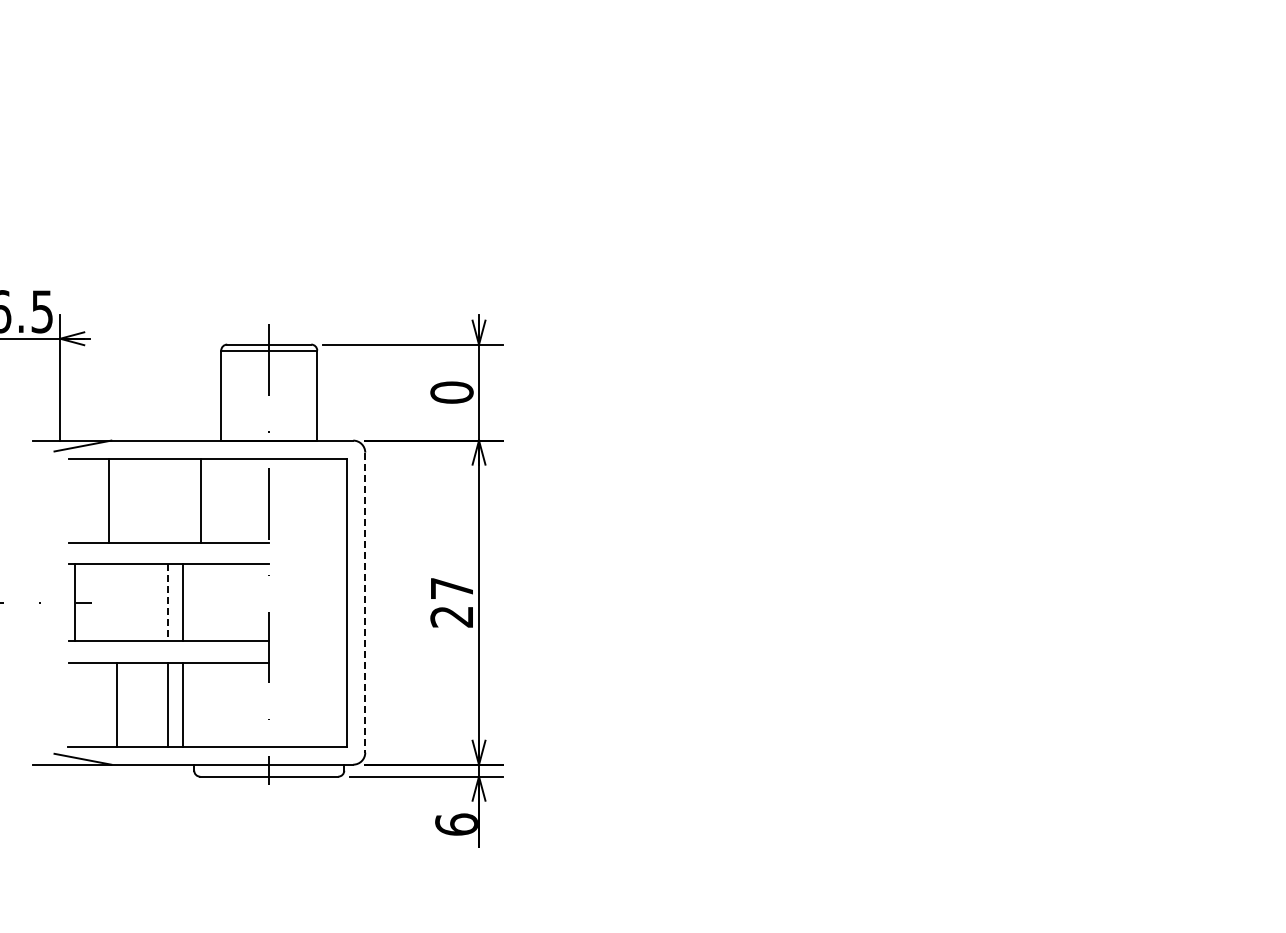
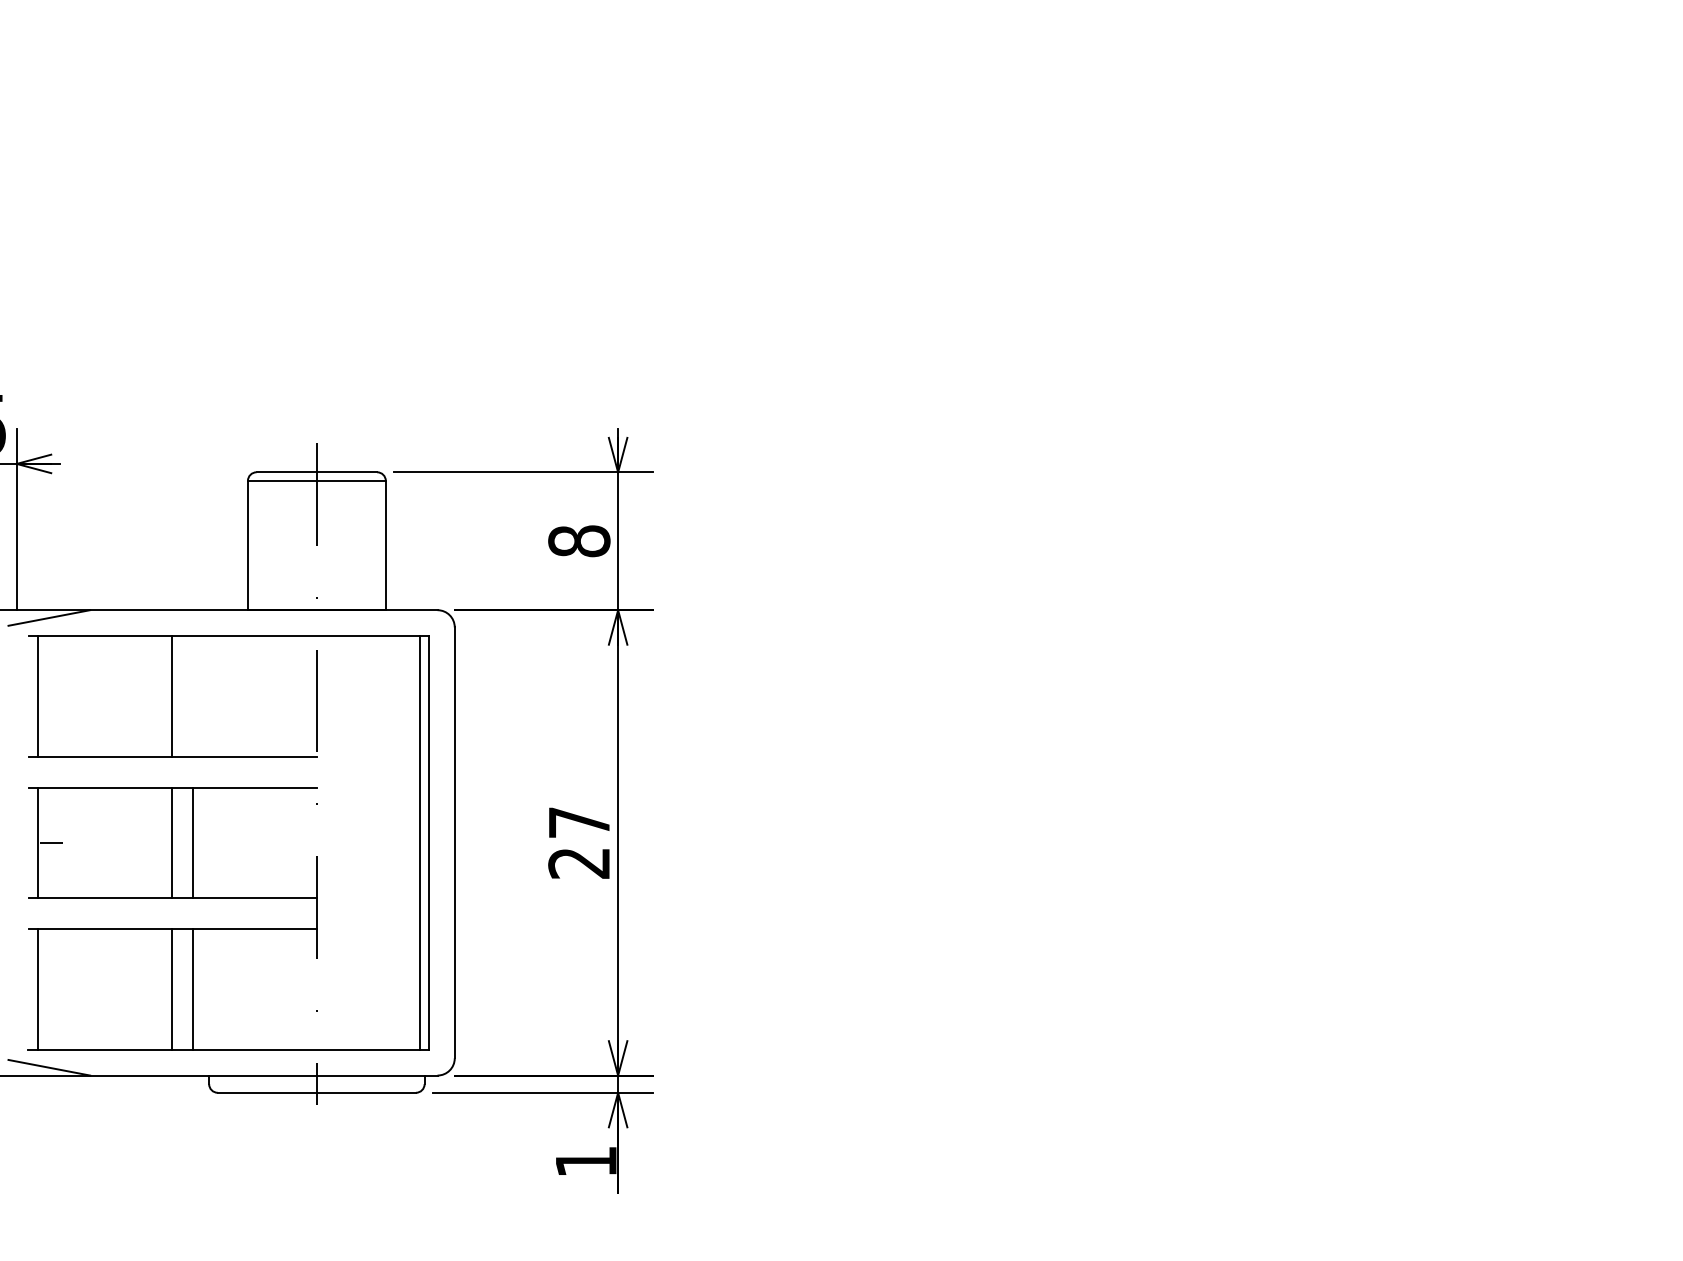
text: (451, 392) -> (578, 541), 0 -> 8
line: (108, 500) -> (37, 696), moved
line: (201, 500) -> (172, 696), moved
line: (341, 602) -> (420, 842), added
line: (168, 603) -> (172, 844), dashed -> solid
line: (365, 603) -> (455, 844), dashed -> solid
line: (116, 704) -> (37, 989), moved
text: (456, 824) -> (585, 1161), 6 -> 1

